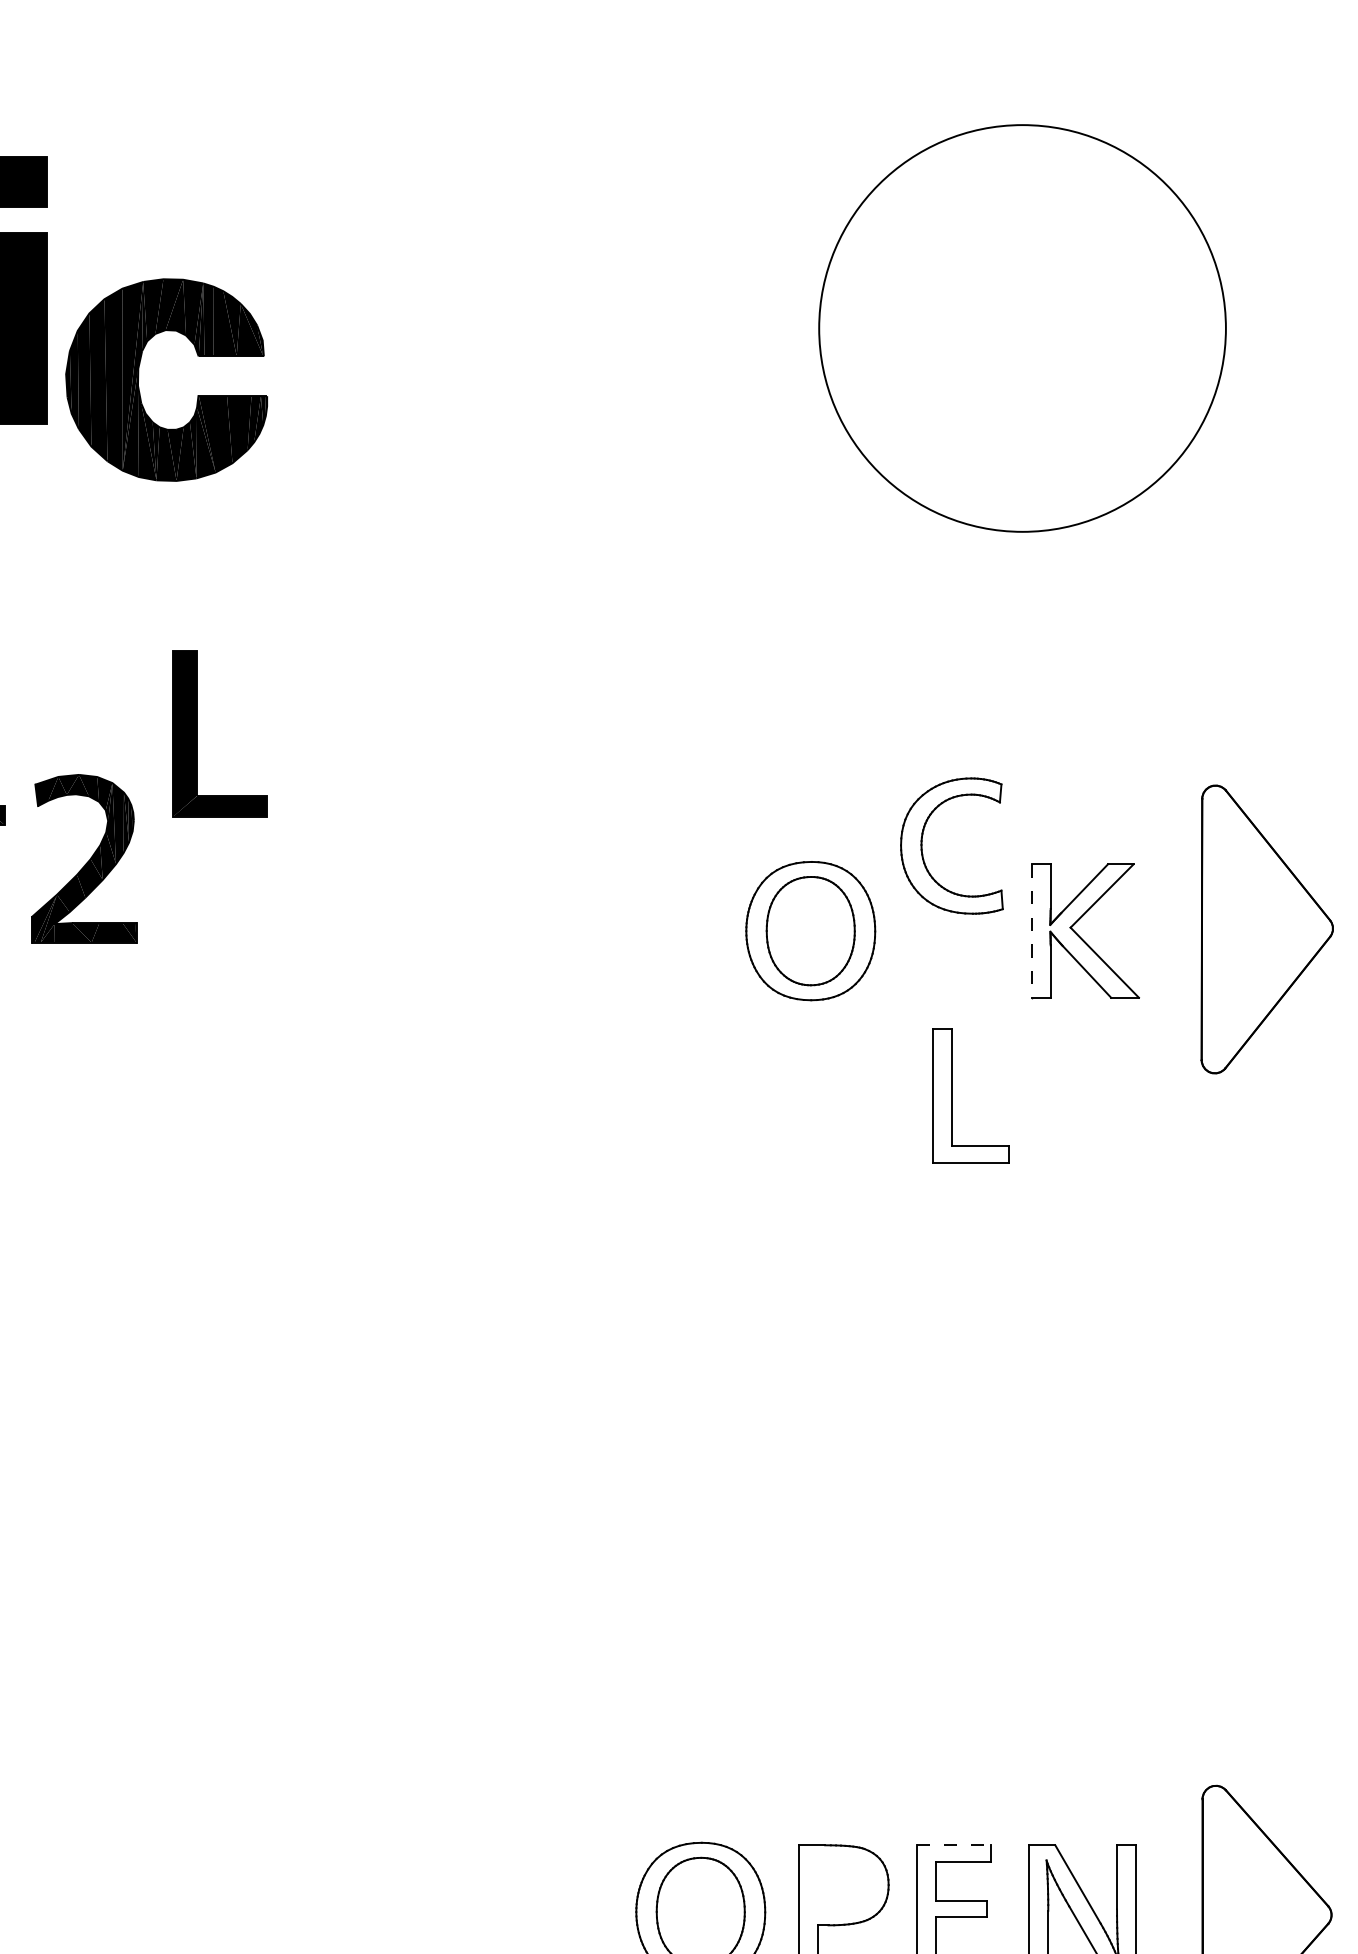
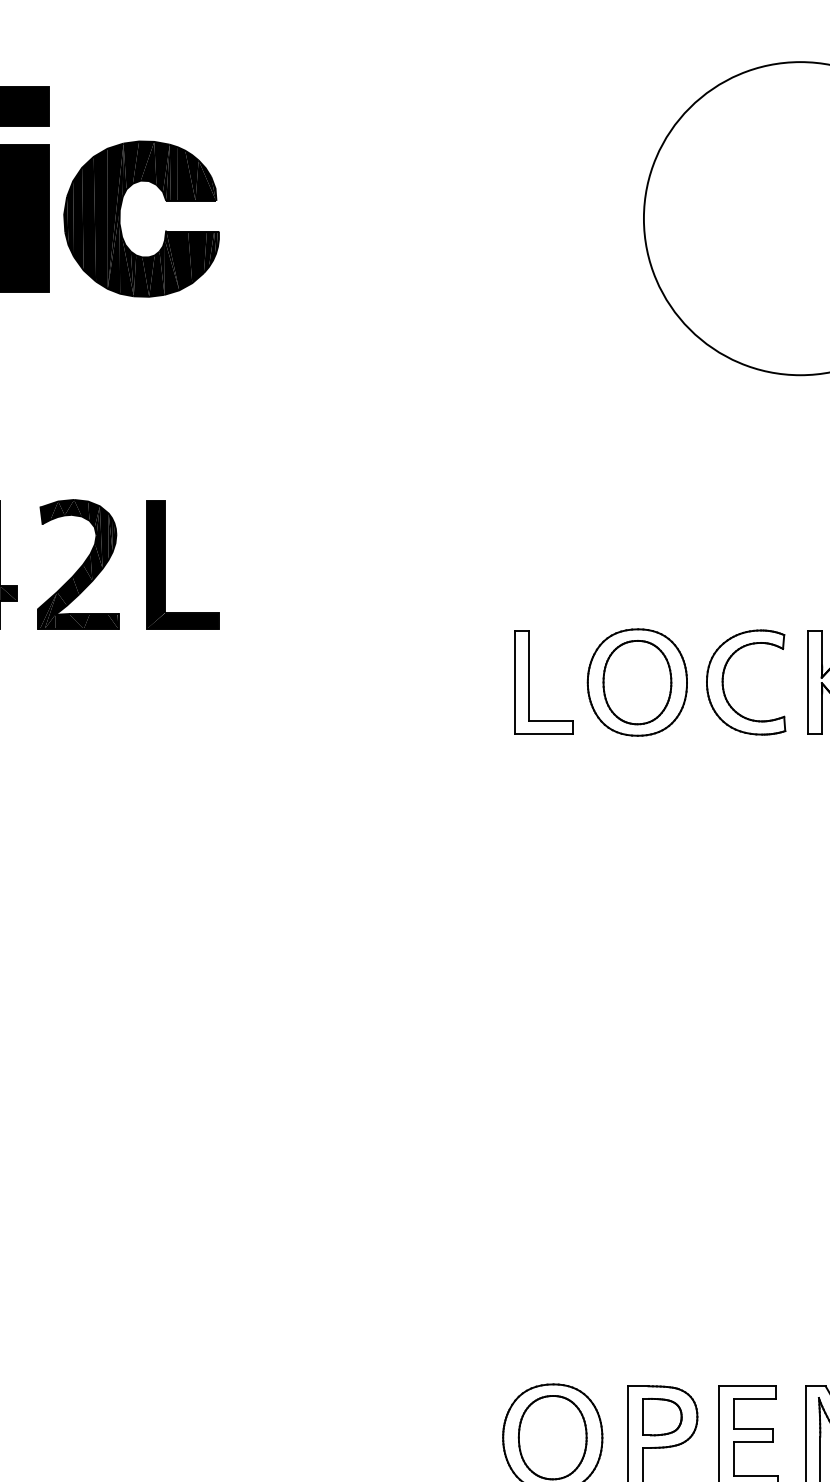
part: (139, 376) -> (120, 216), moved
part: (197, 733) -> (165, 565), moved
part: (922, 845) -> (723, 682), moved
part: (84, 858) -> (78, 564), moved
line: (1031, 931) -> (807, 682), dashed -> solid
part: (952, 1095) -> (529, 682), moved
line: (954, 1845) -> (748, 1386), dashed -> solid
part: (843, 1884) -> (662, 1416), added

